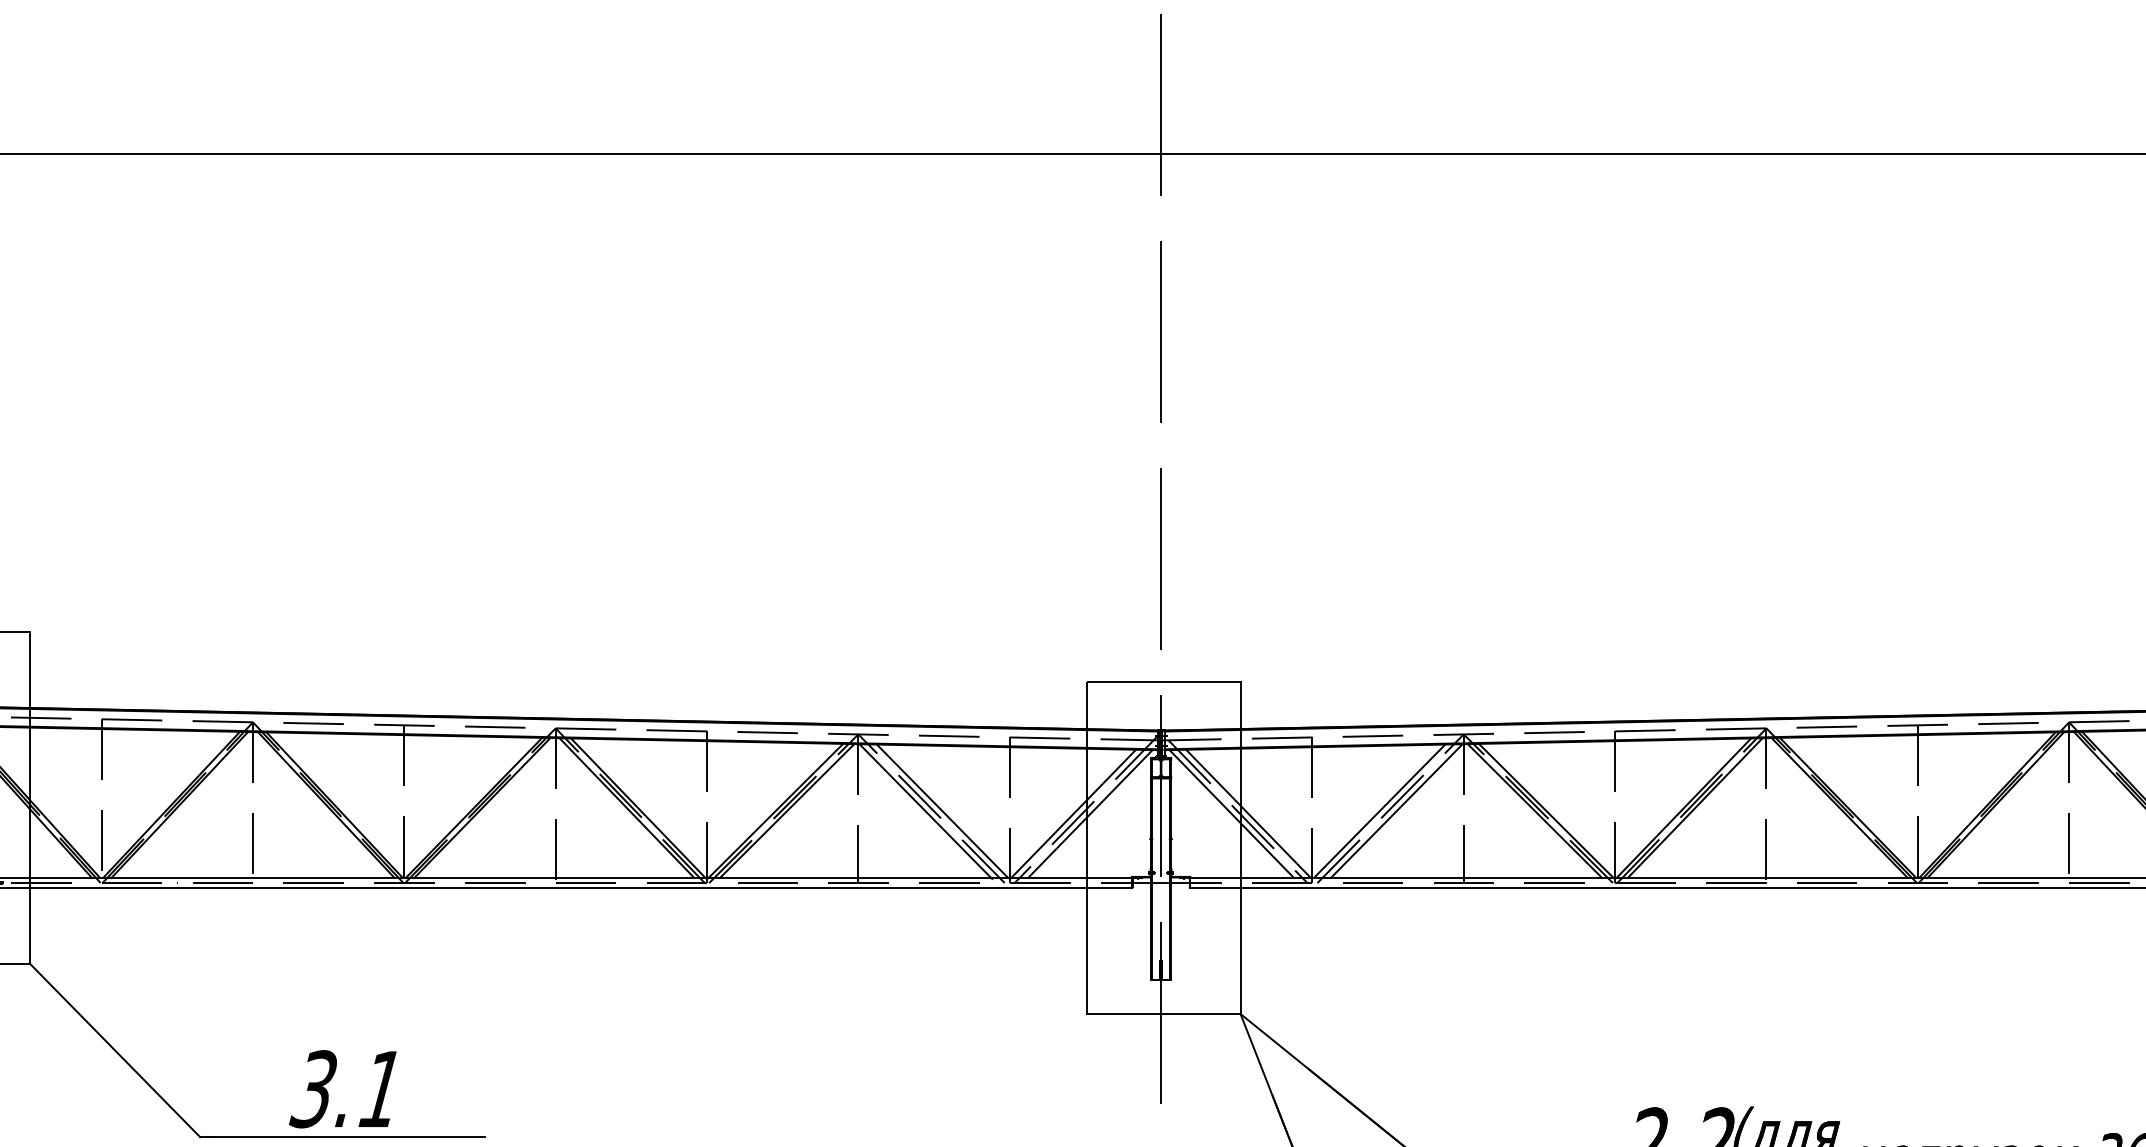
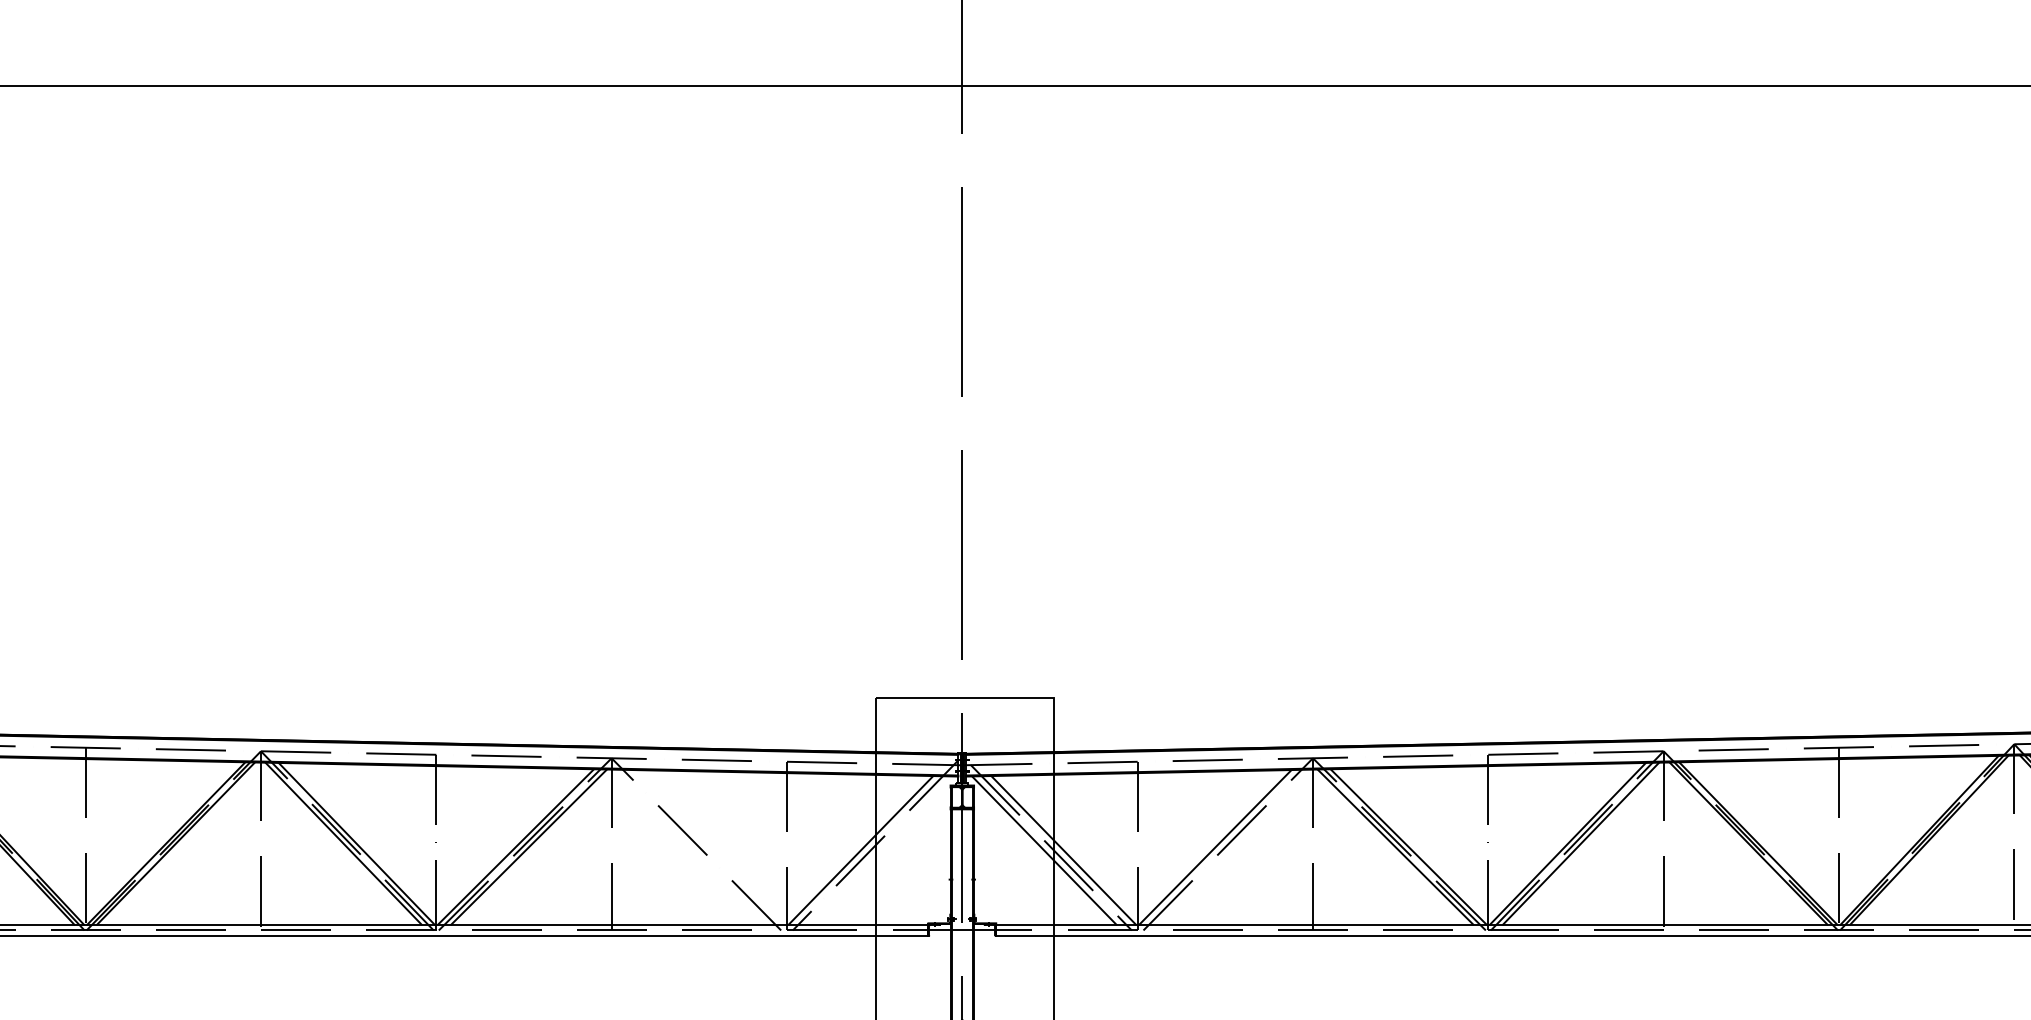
line: (942, 810) -> (709, 846), removed
line: (1396, 810) -> (1235, 846), removed
line: (925, 811) -> (689, 847), removed
line: (1090, 813) -> (880, 849), removed

